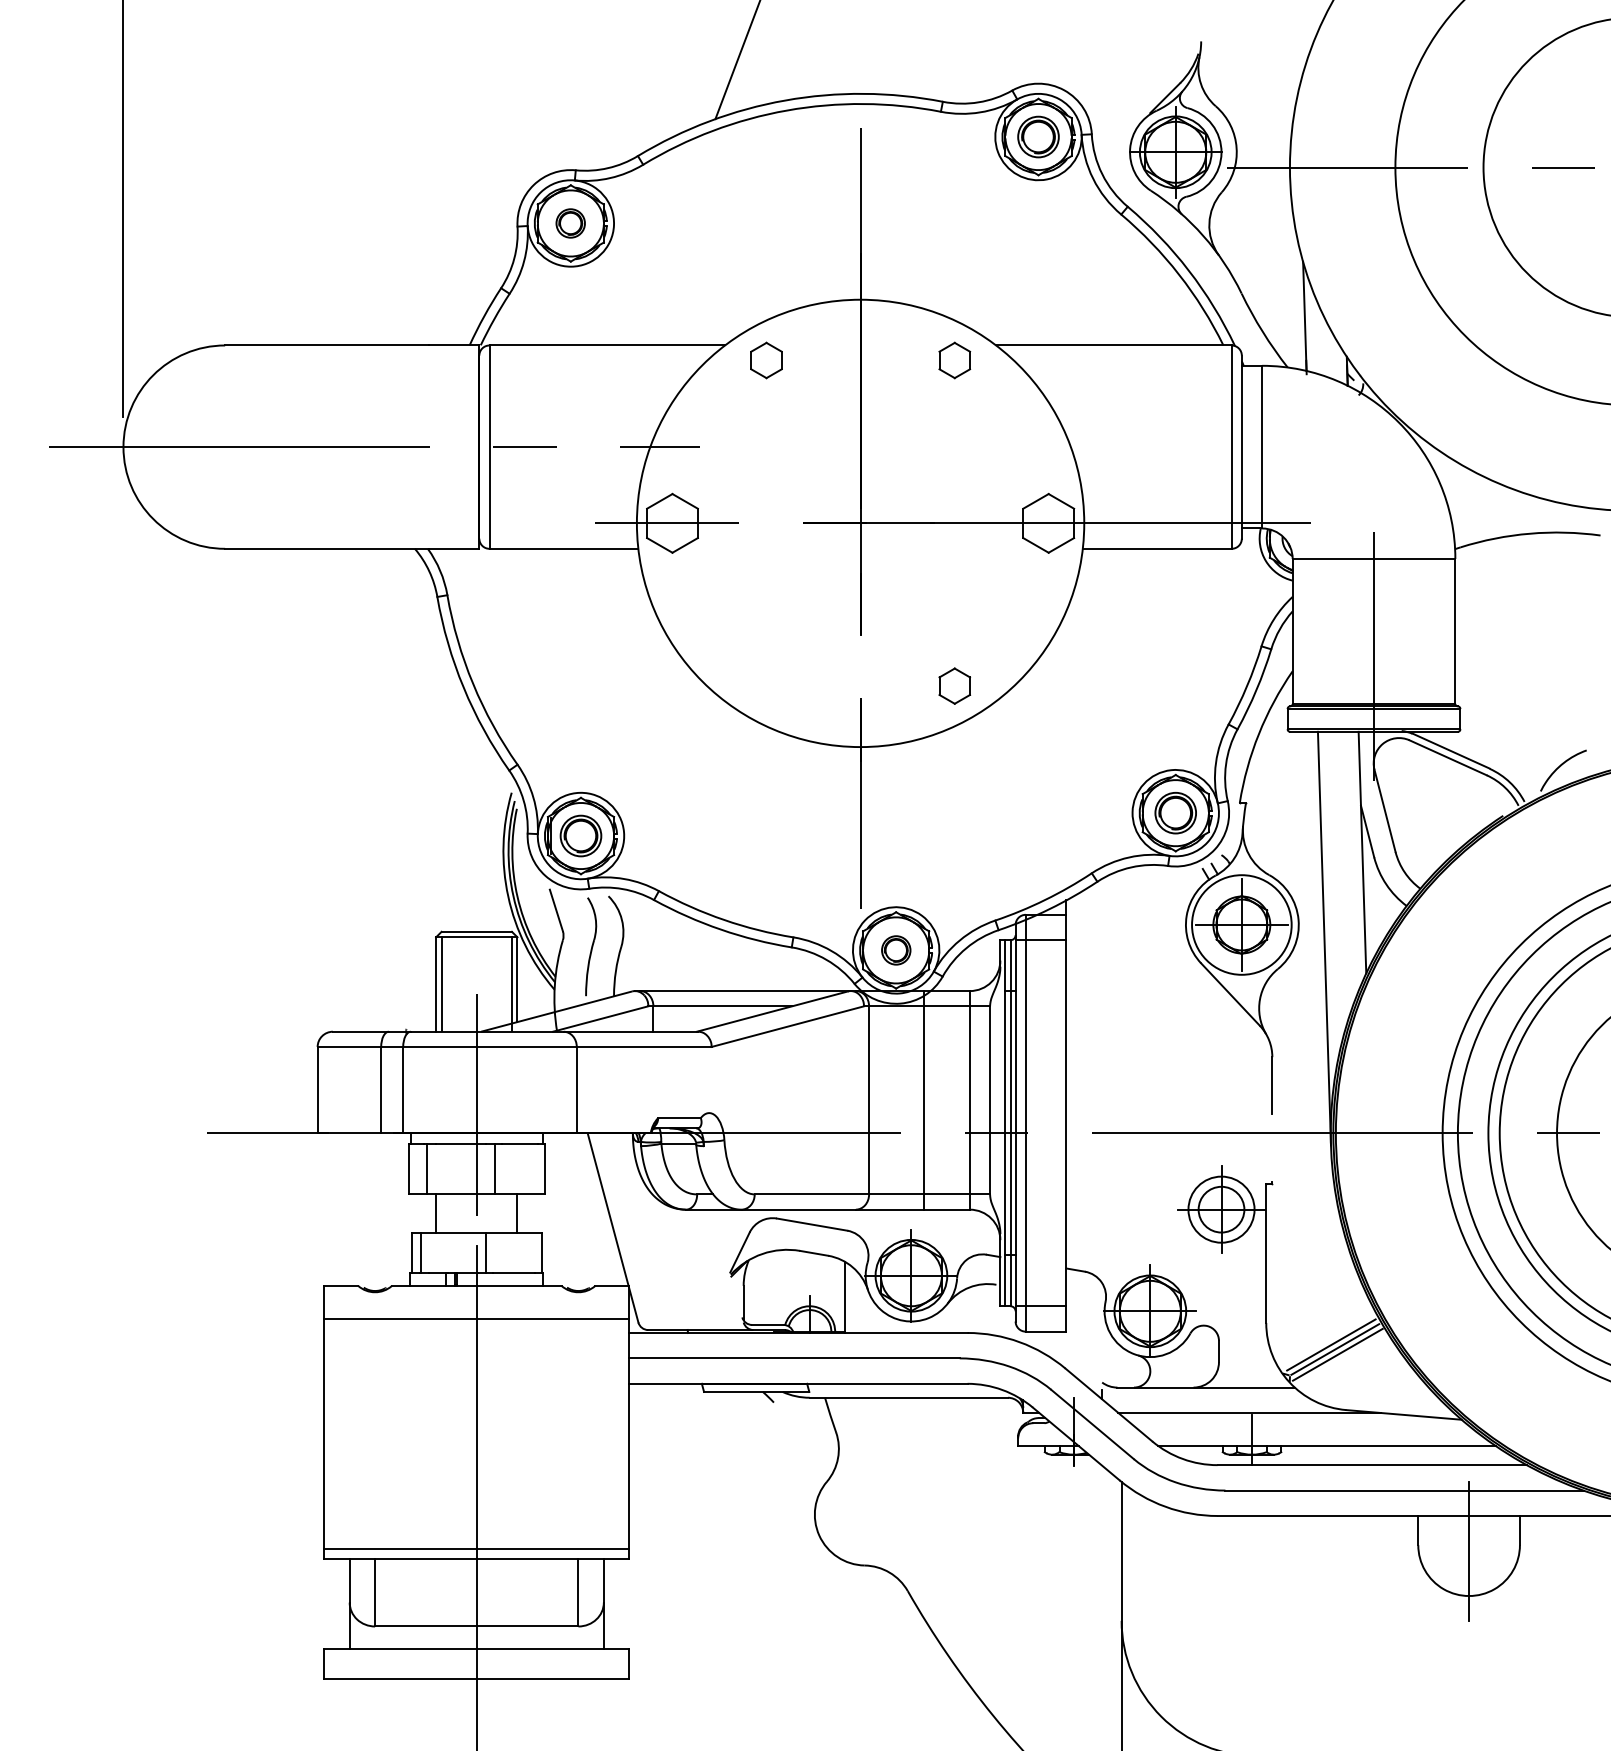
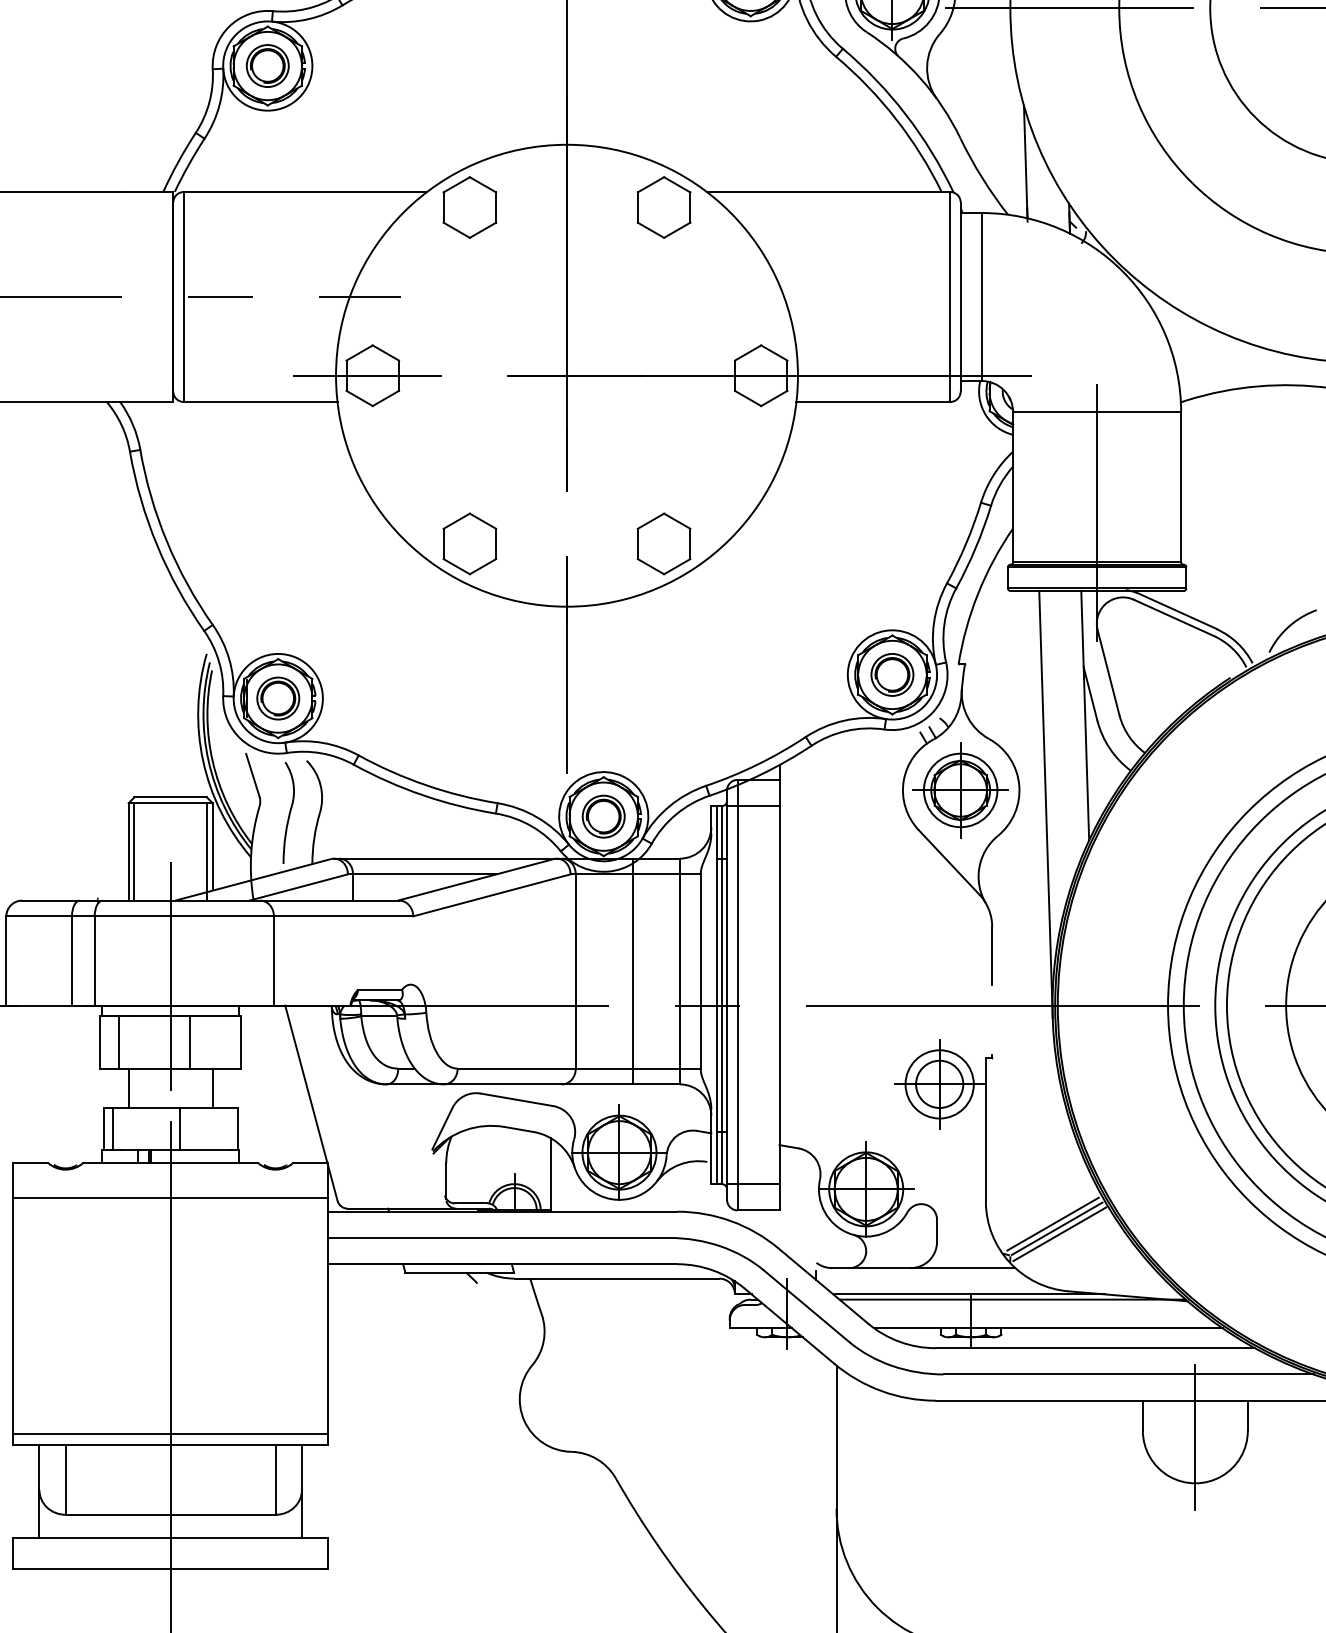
part: (570, 223) -> (267, 66), size x1.43
part: (766, 360) -> (469, 207), size x1.67
part: (954, 360) -> (663, 207), size x1.67
part: (766, 685) -> (469, 543), added
part: (954, 685) -> (663, 543), size x1.67
circle: (1241, 924) -> (960, 789), size x0.71
part: (896, 950) -> (604, 816), size x1.43
line: (1291, 1418) -> (1011, 1300), added

